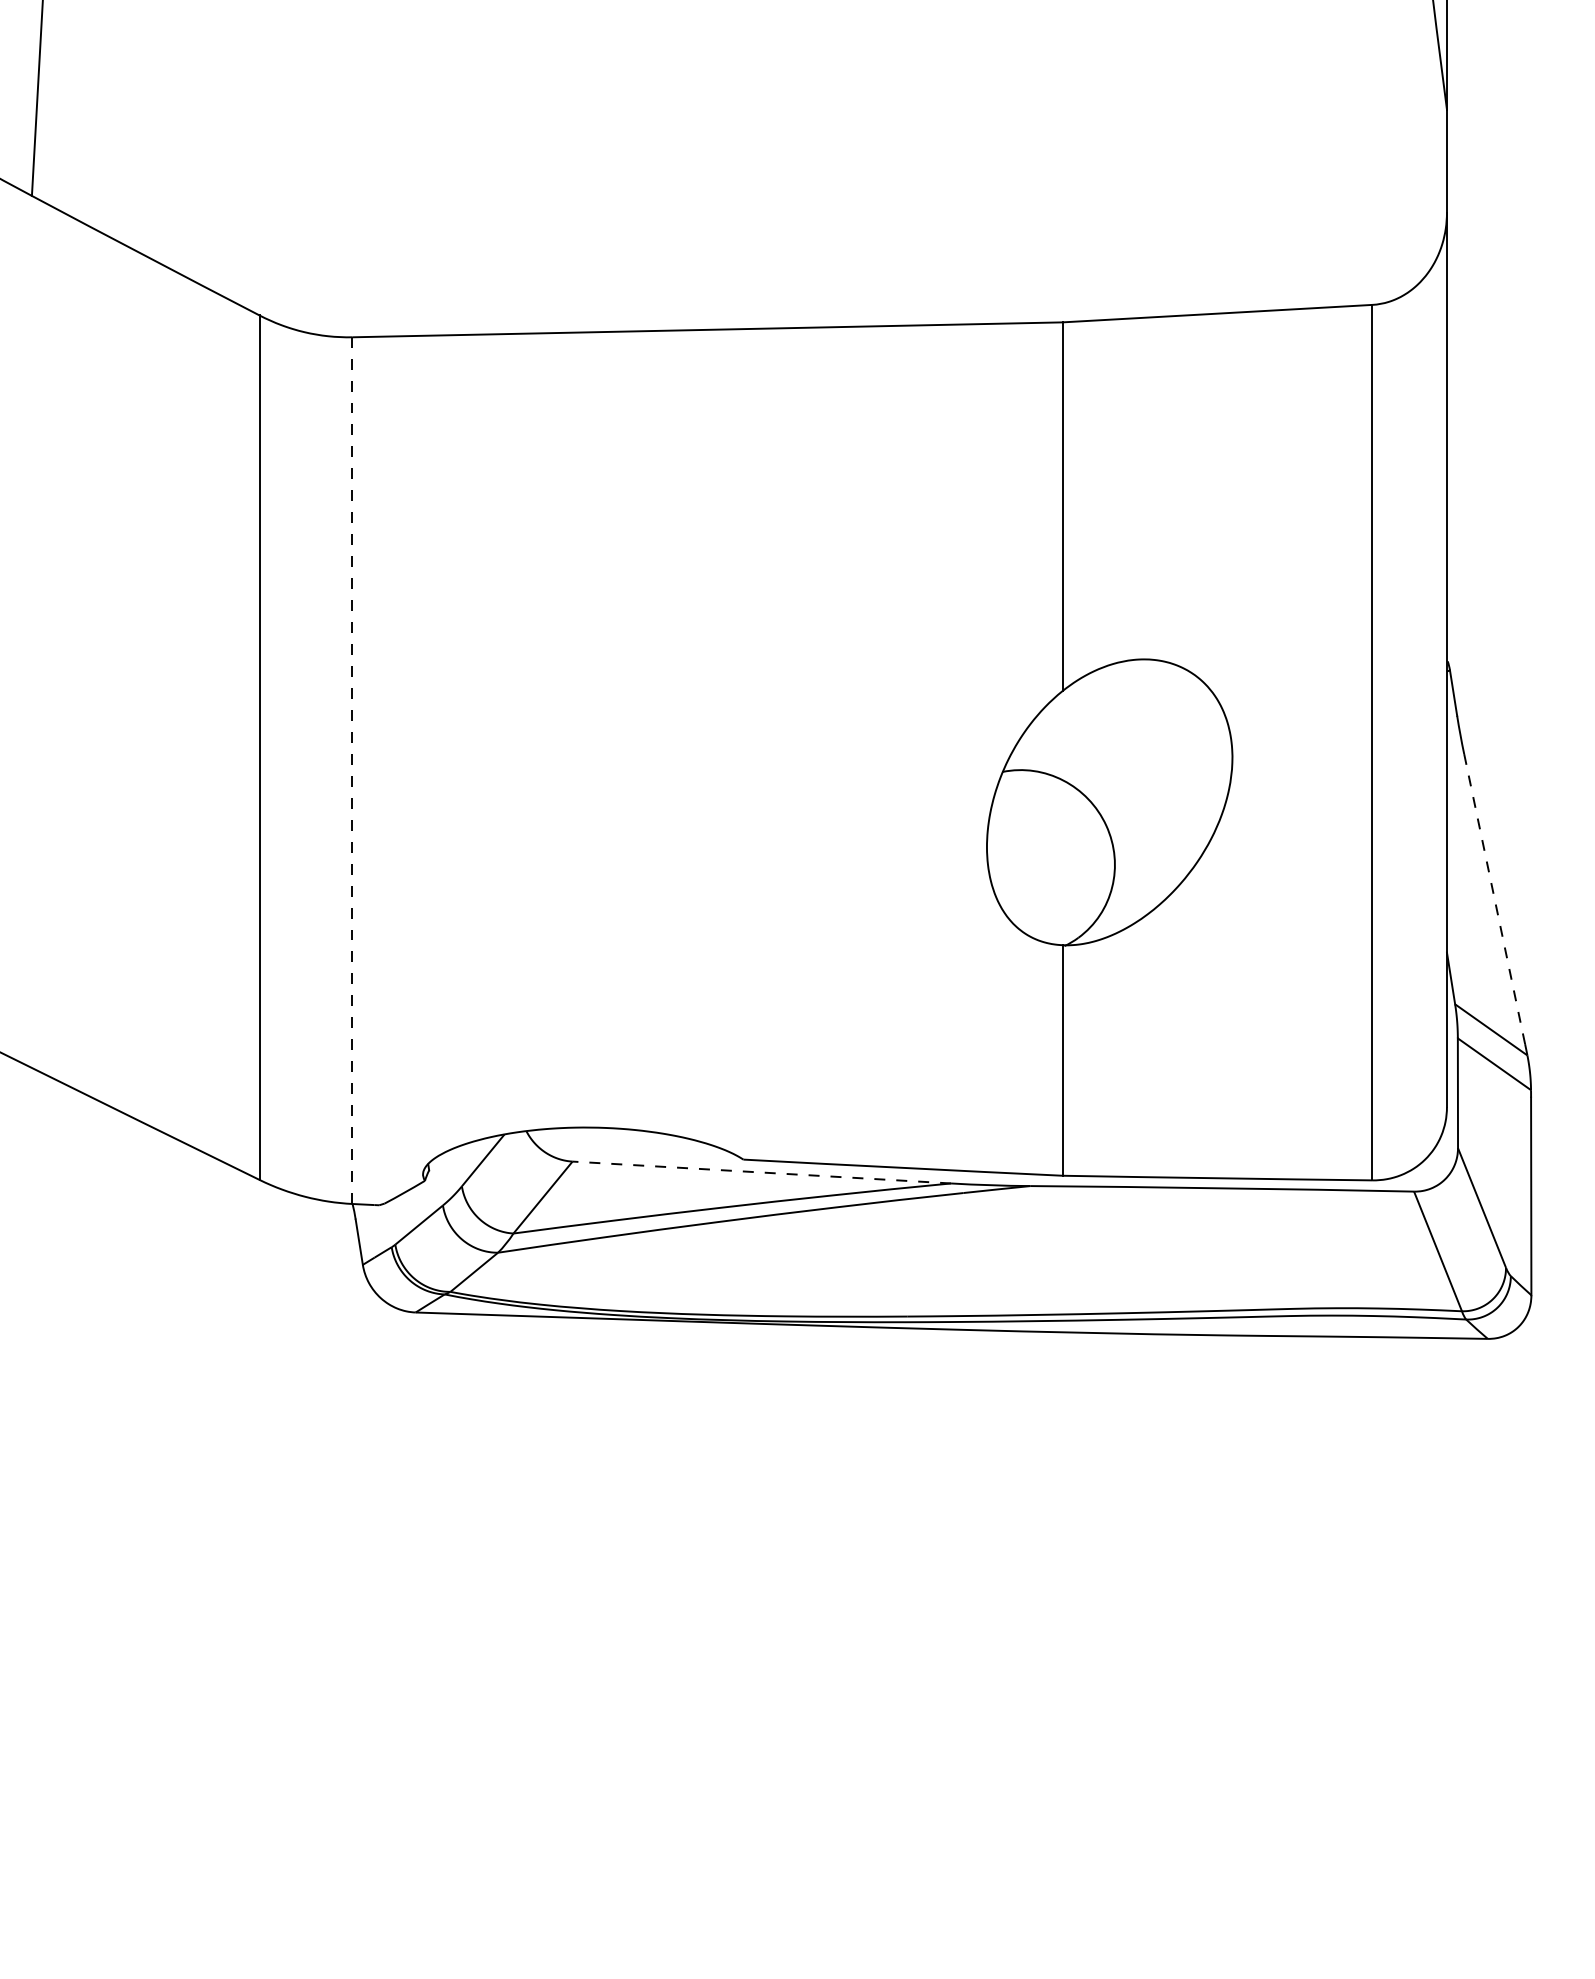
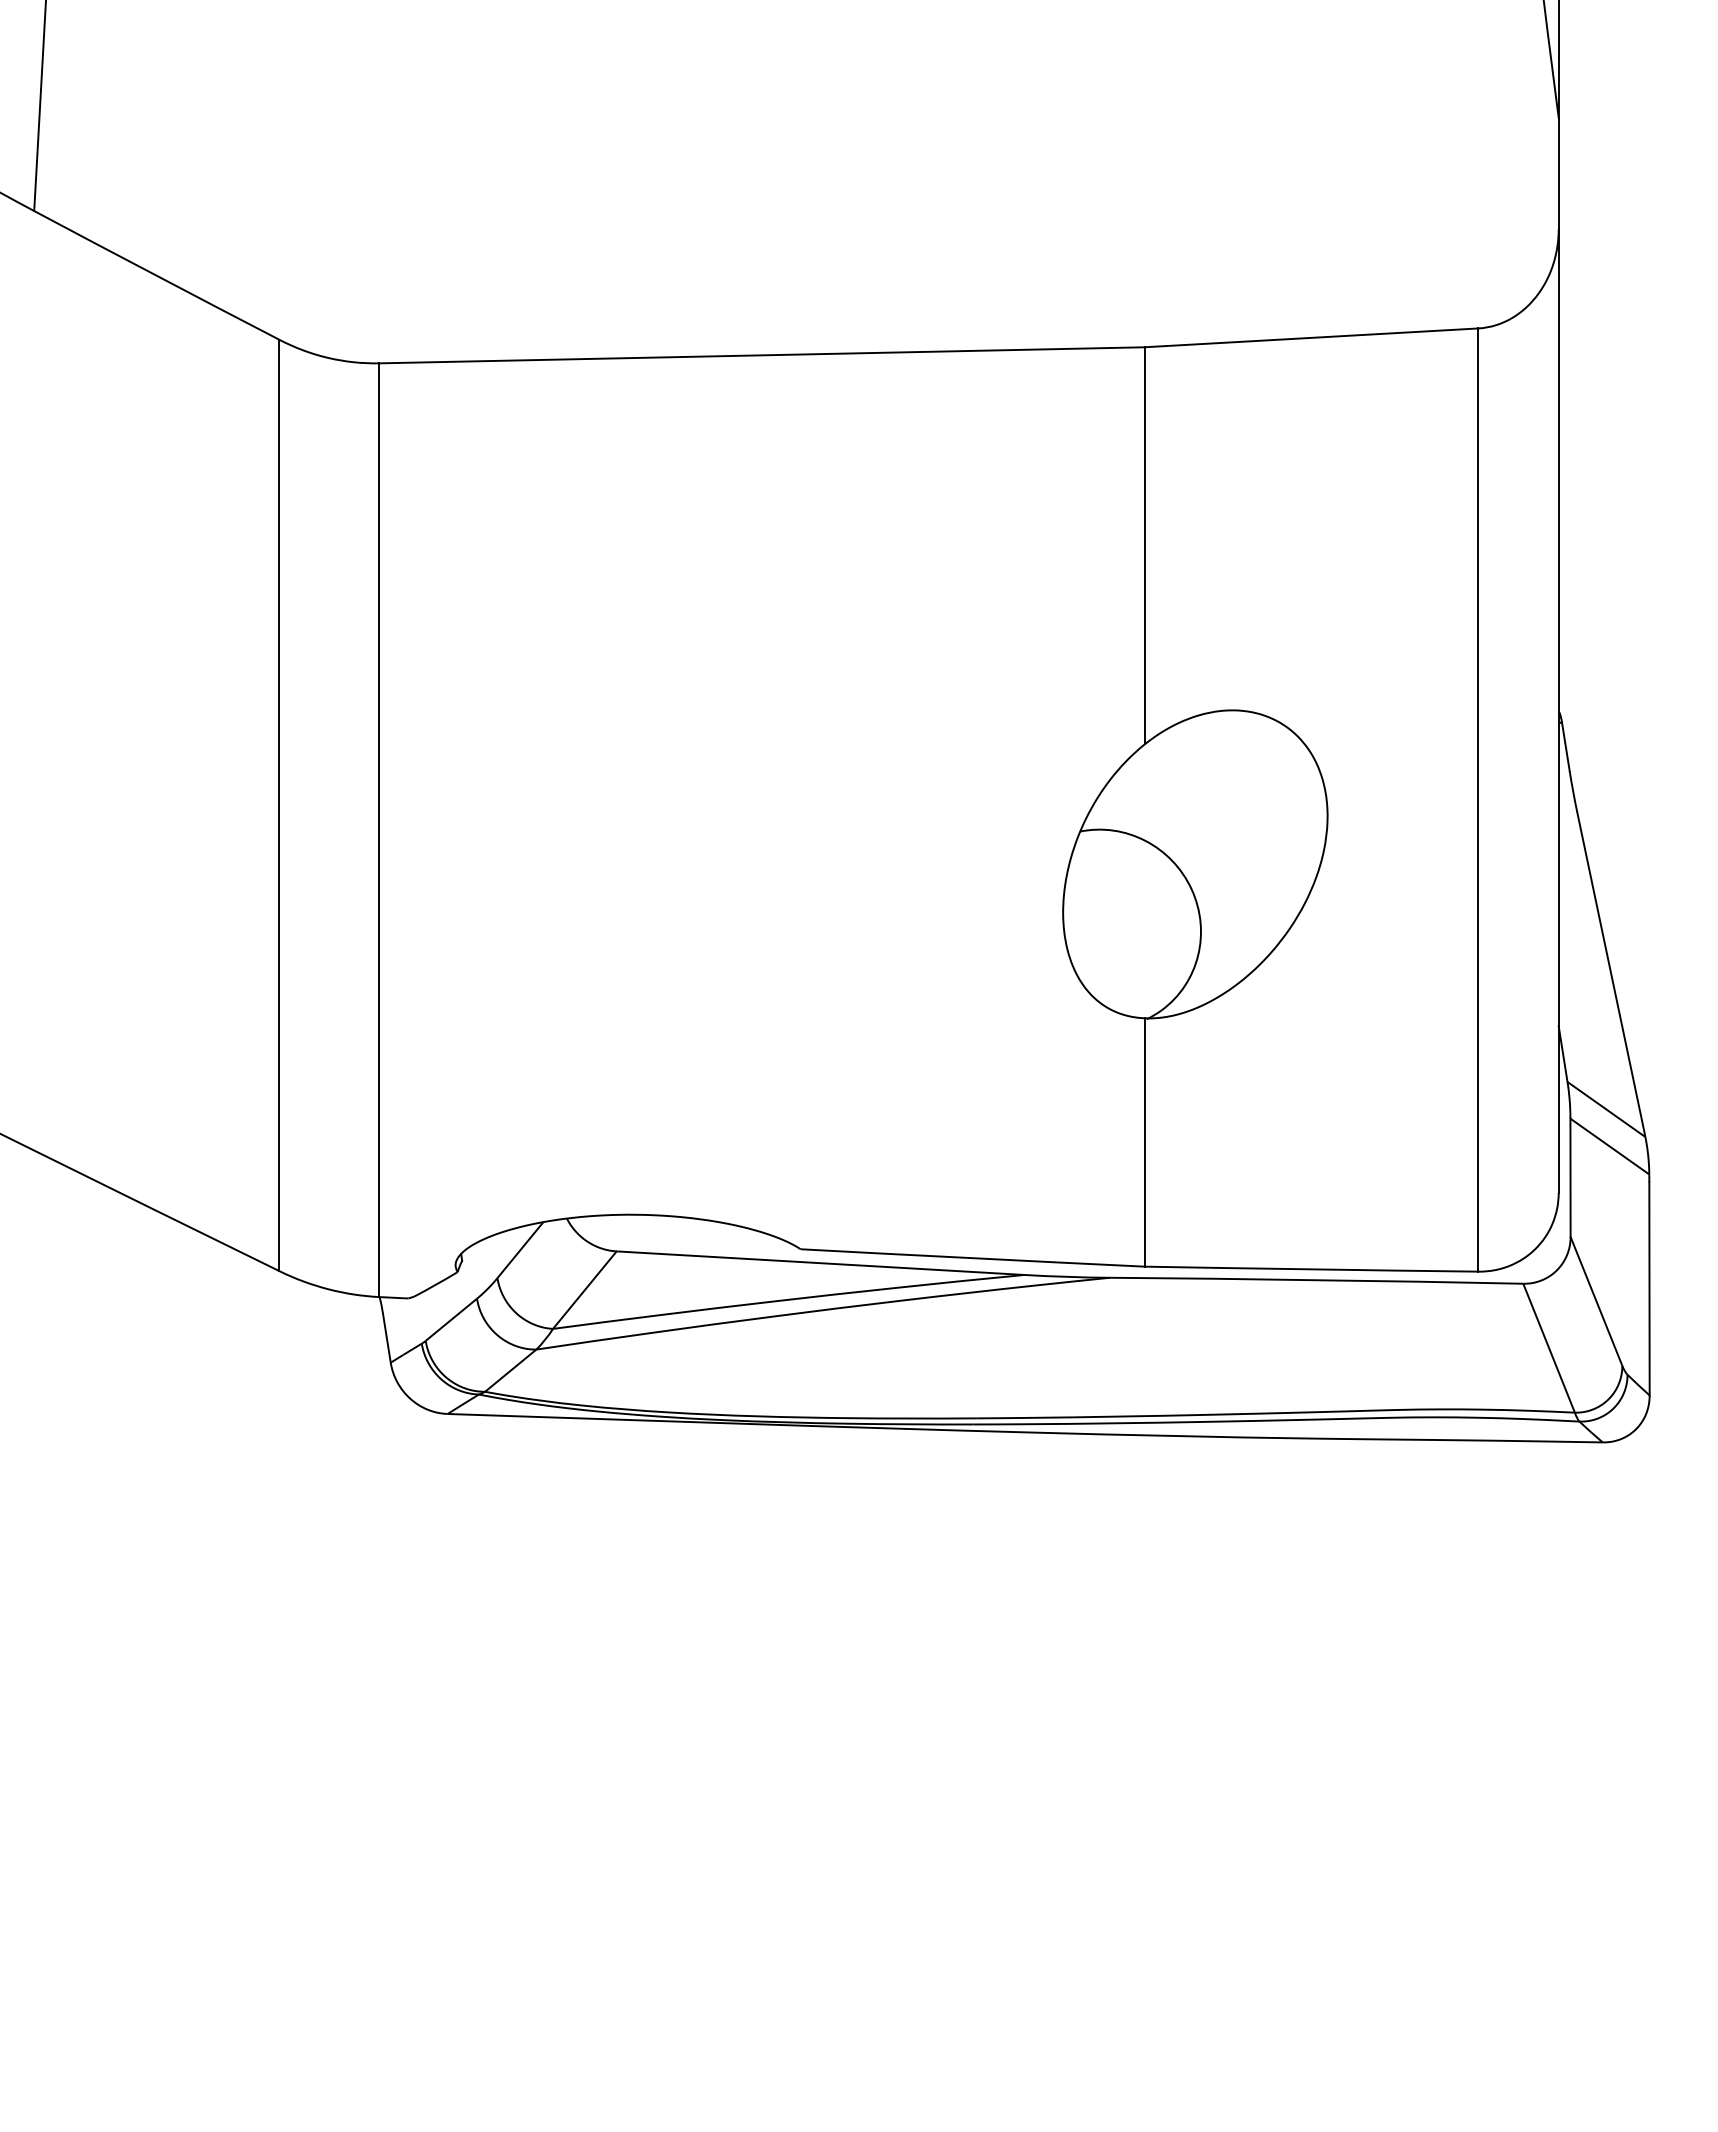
line: (352, 770) -> (379, 830), dashed -> solid
line: (1495, 899) -> (1610, 968), dashed -> solid
line: (761, 1172) -> (820, 1263), dashed -> solid

